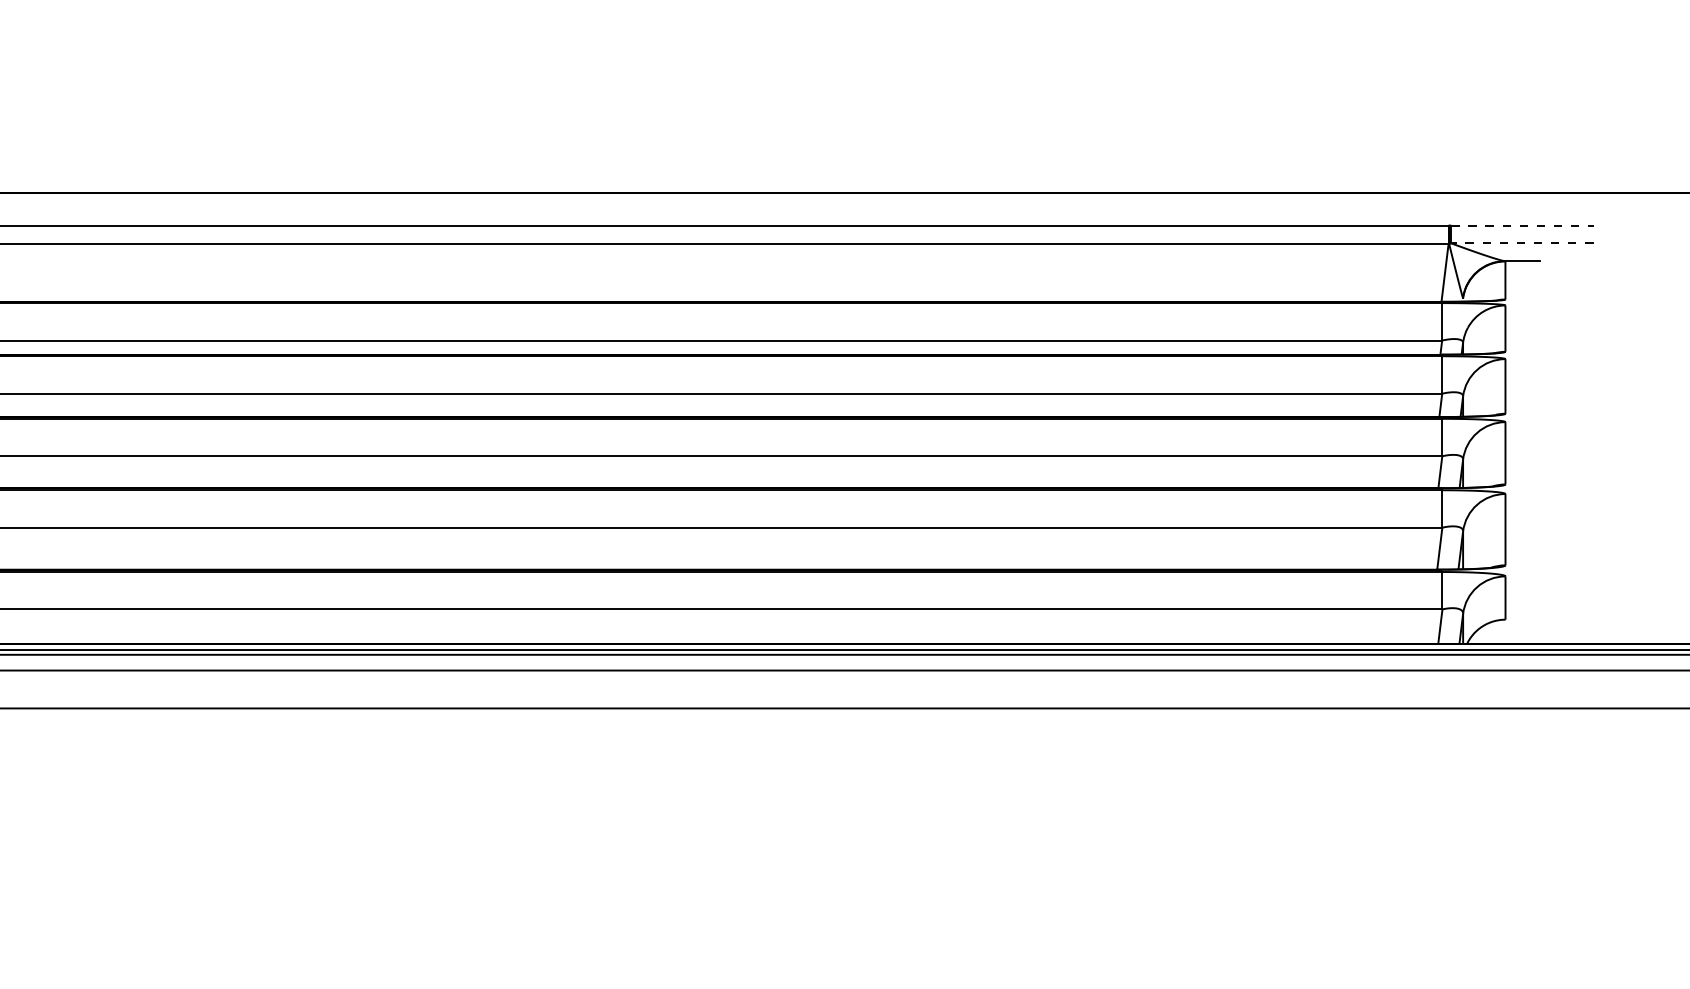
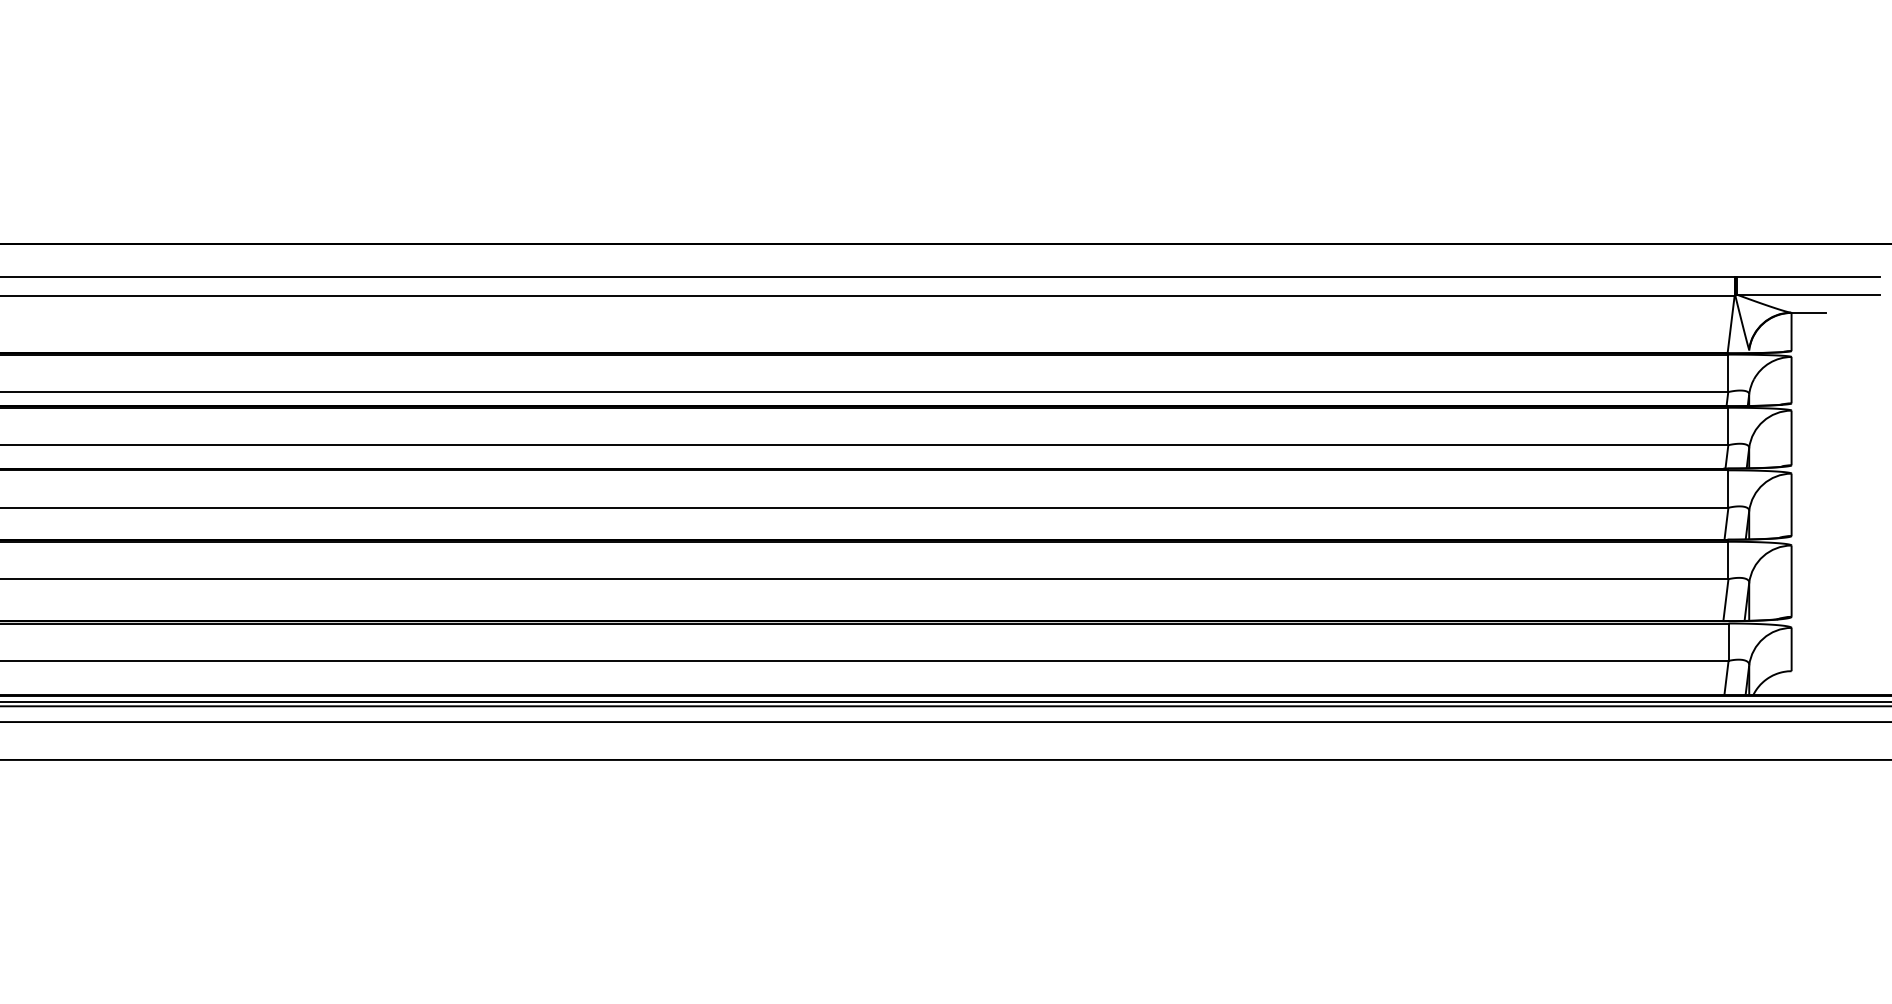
line: (1523, 225) -> (1809, 277), dashed -> solid
line: (1522, 242) -> (1808, 294), dashed -> solid

